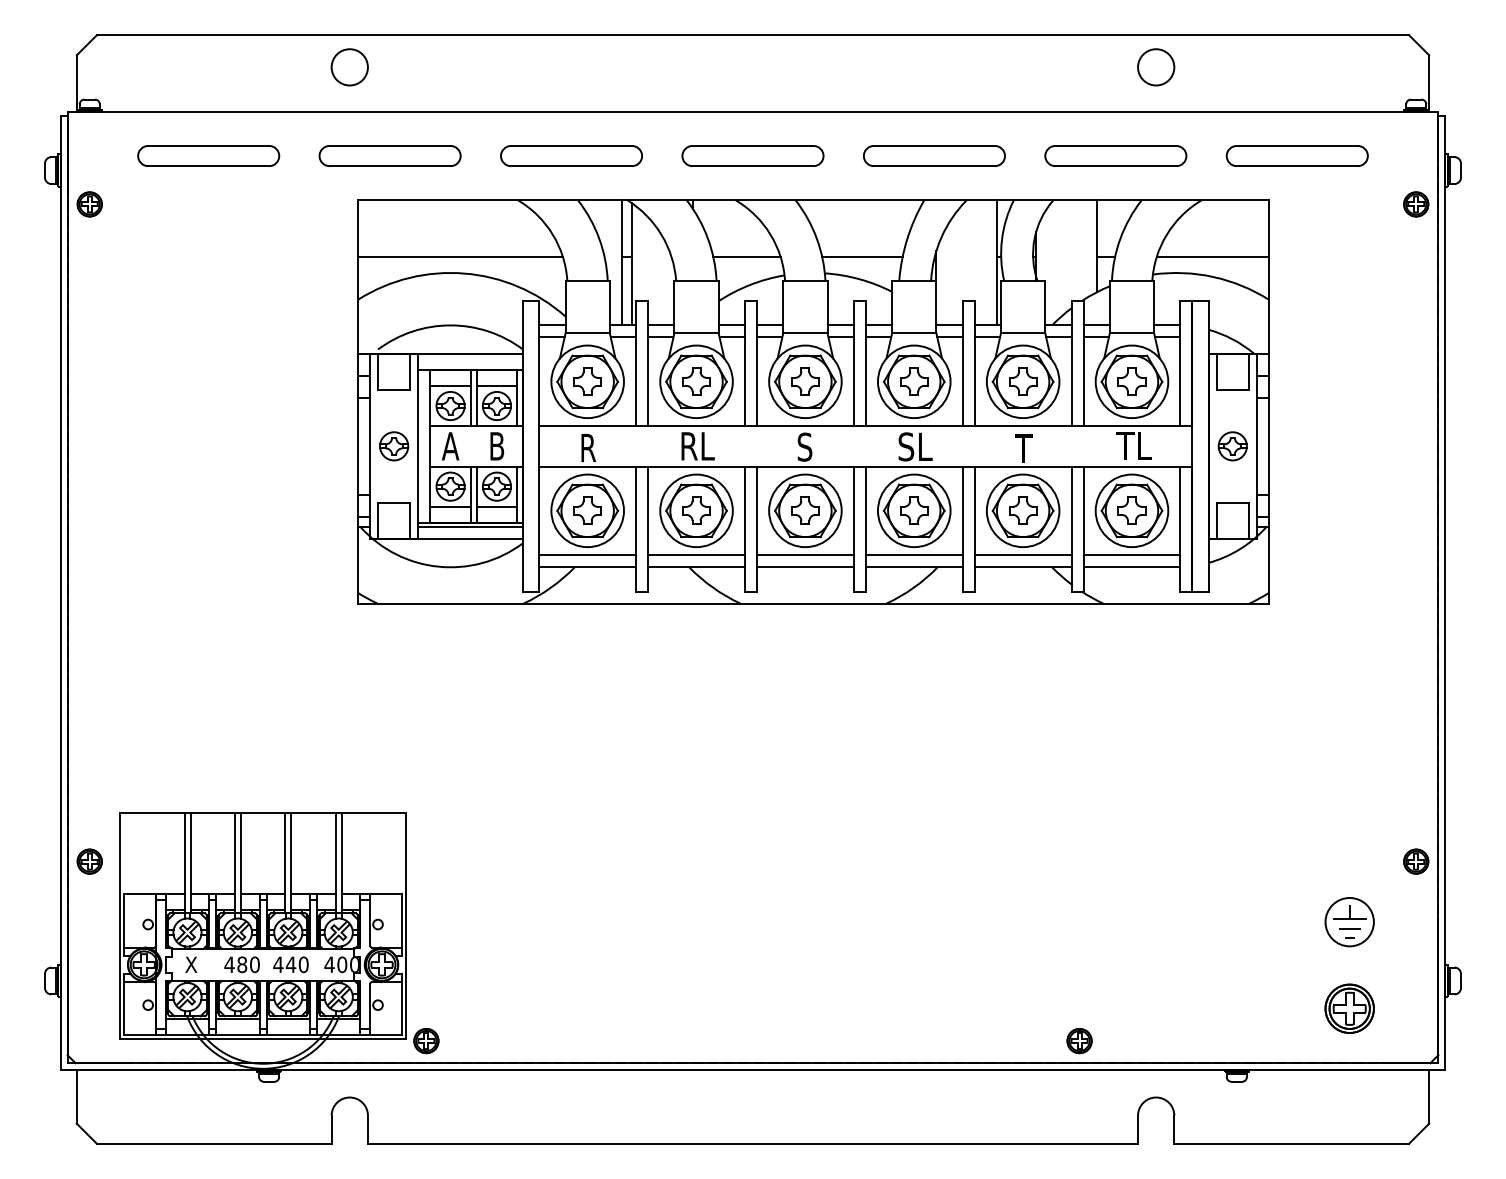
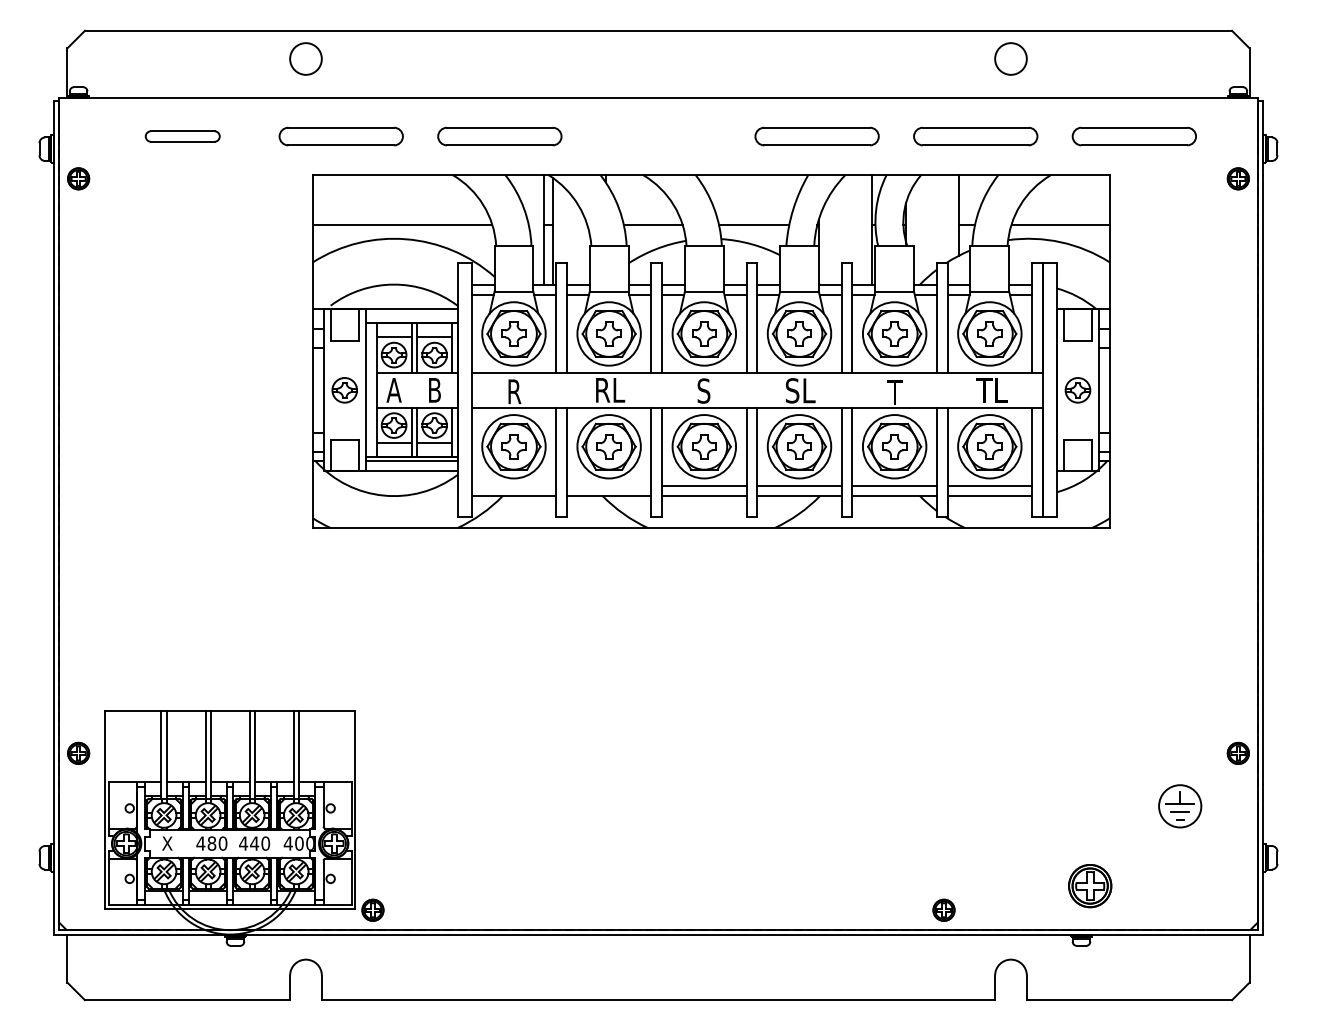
part: (208, 155) -> (182, 136), size x0.6
part: (753, 155) -> (658, 136), removed
line: (587, 555) -> (513, 485), removed
line: (695, 555) -> (608, 485), removed
part: (1350, 1009) -> (1090, 886), moved

